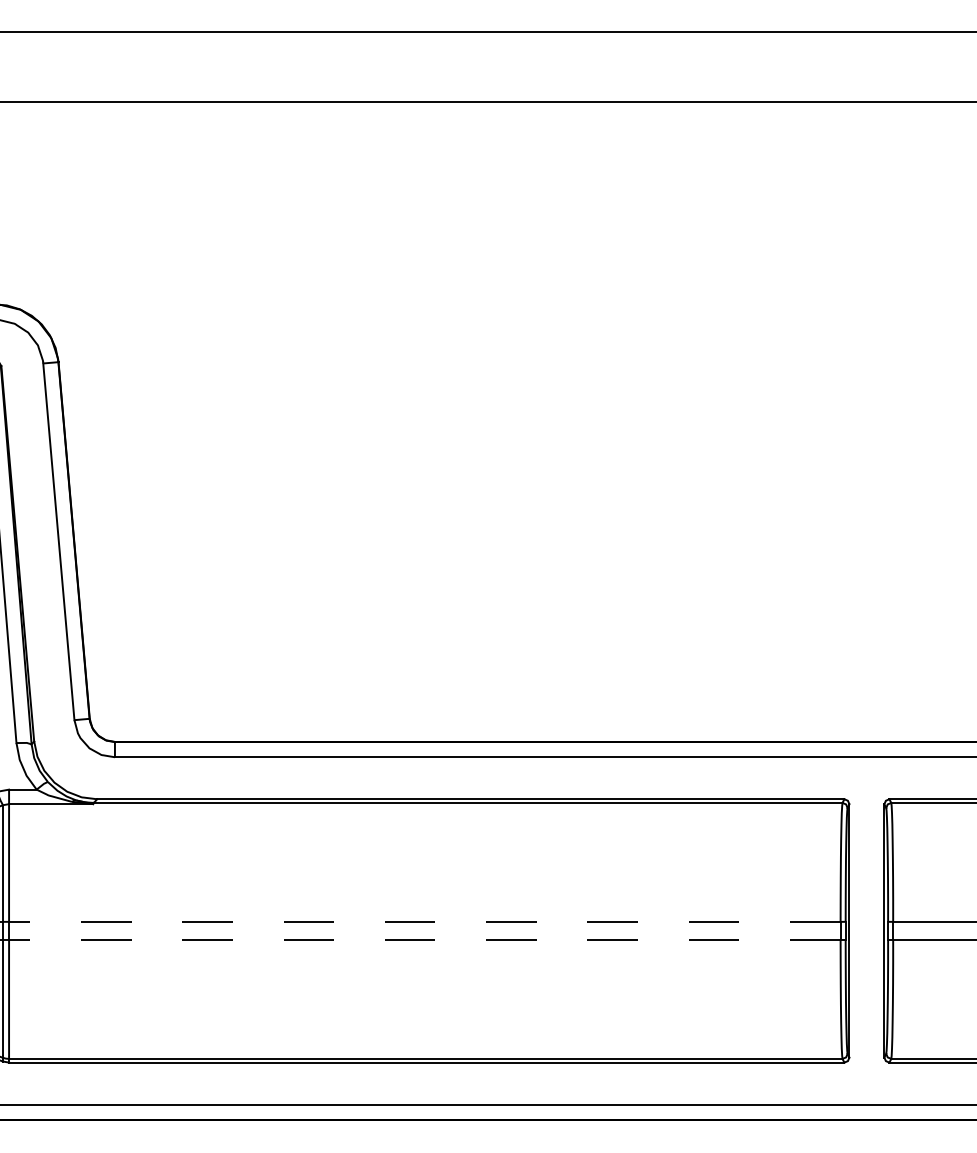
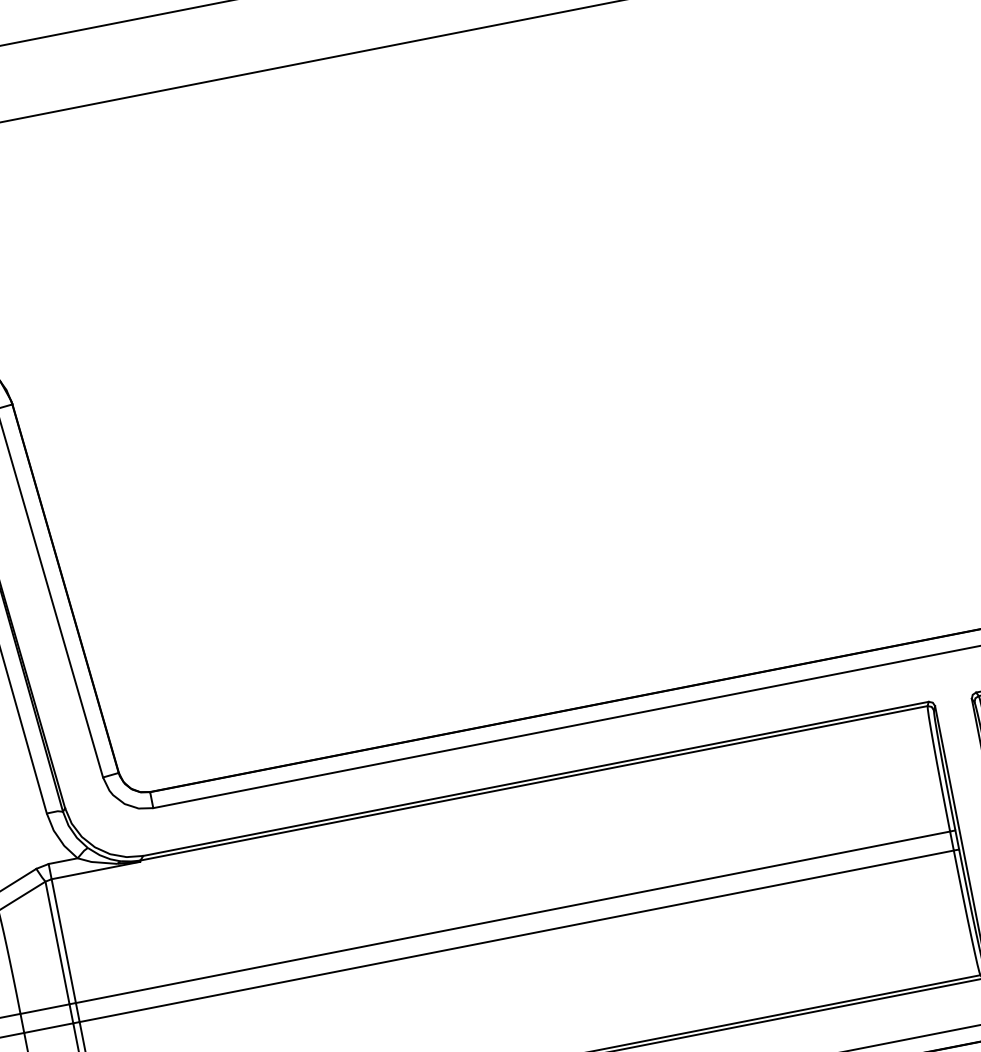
line: (424, 921) -> (512, 916), dashed -> solid
line: (424, 939) -> (516, 935), dashed -> solid

